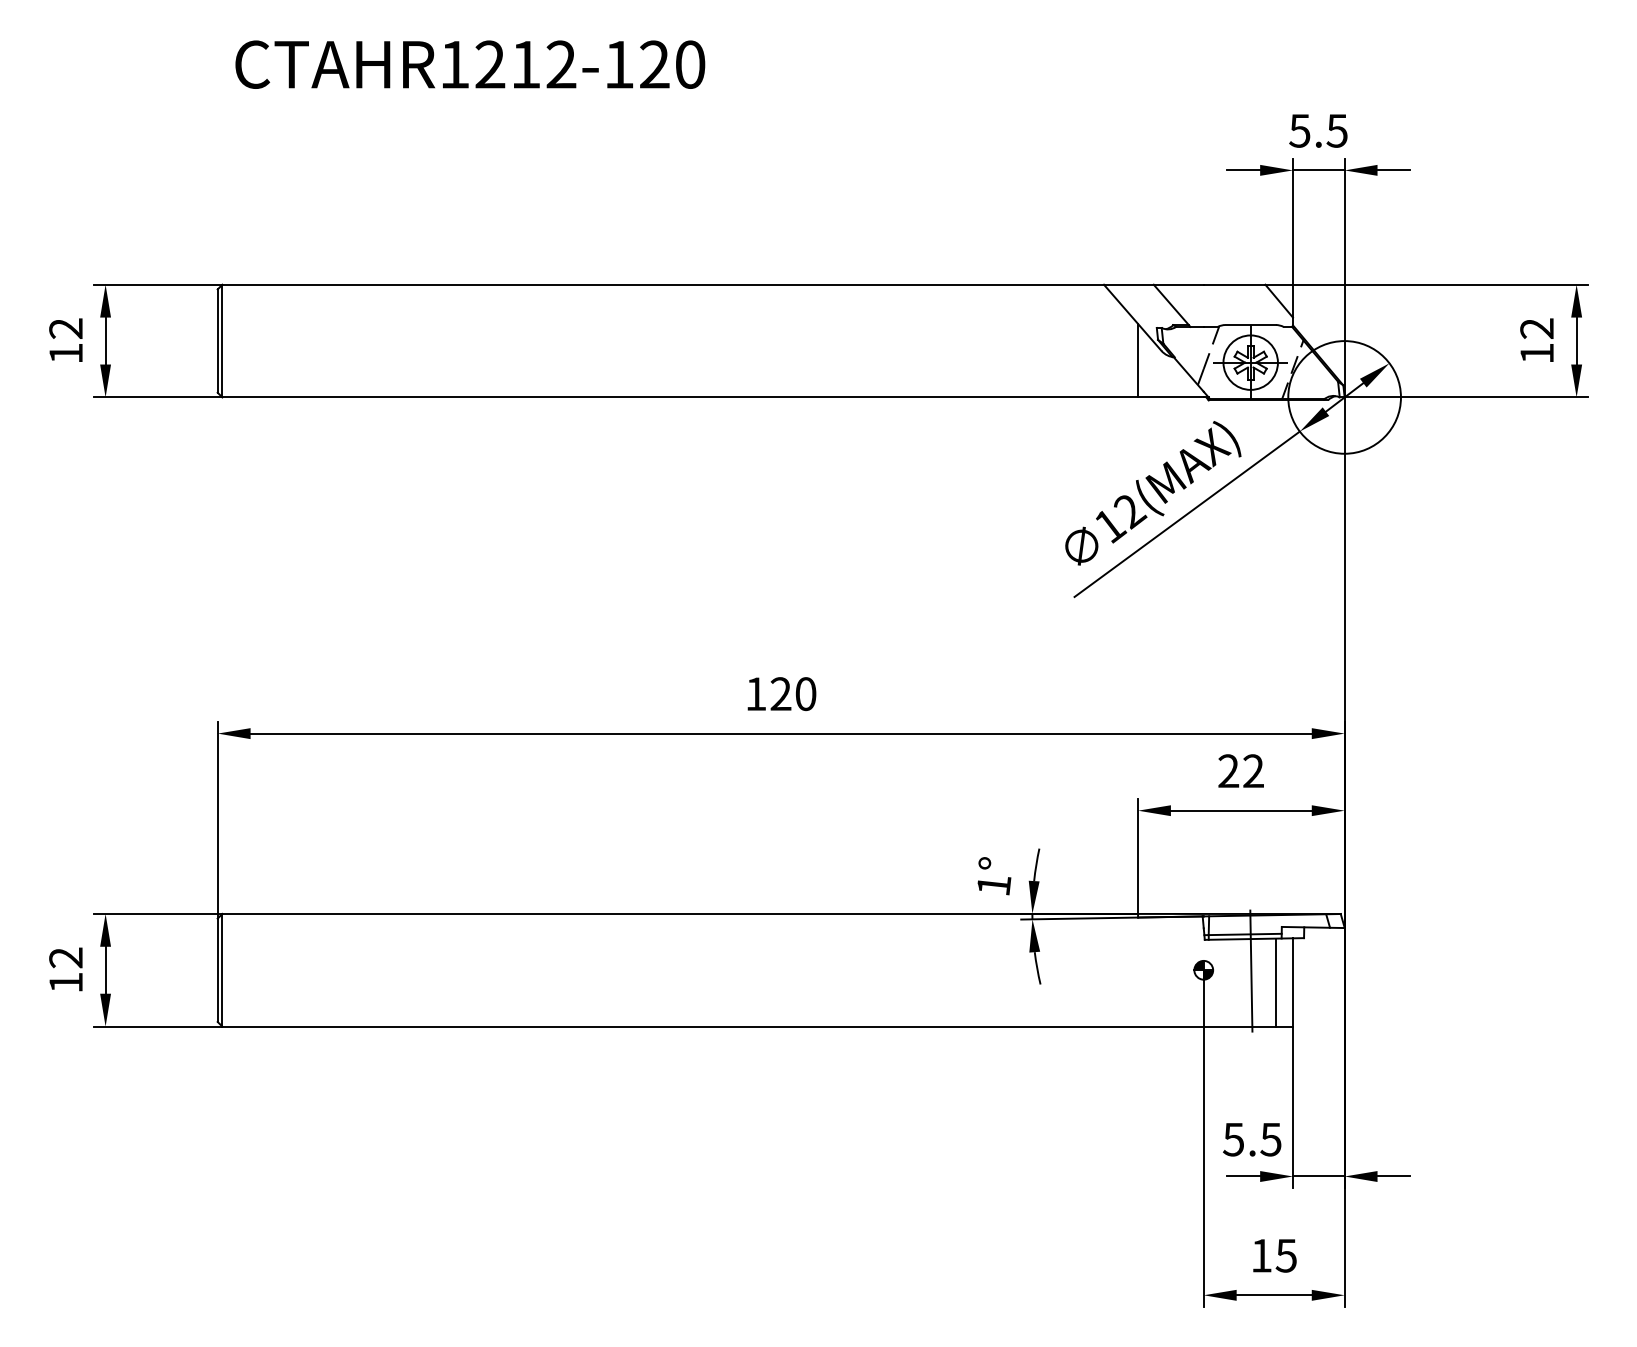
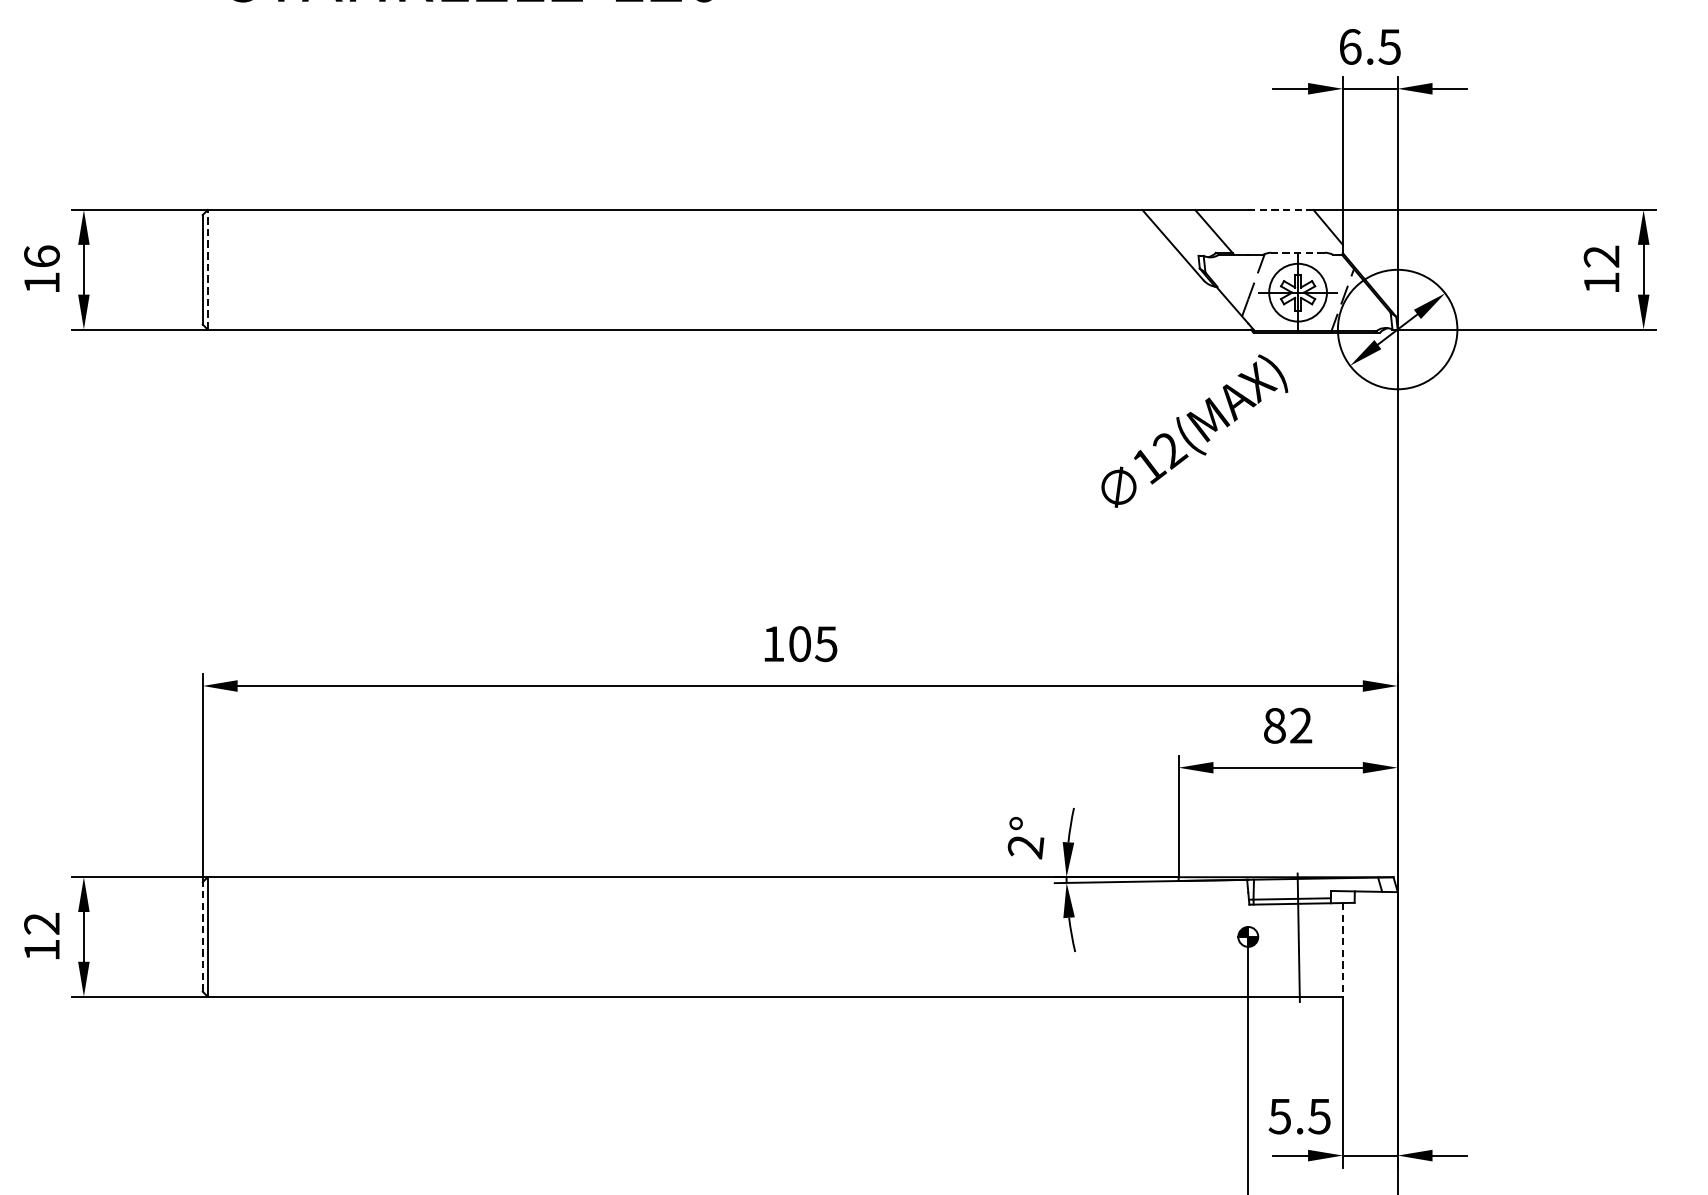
text: (1299, 130) -> (1349, 46), 5.5 -> 6.5
line: (1234, 284) -> (1280, 209), solid -> dashed
line: (1250, 325) -> (1297, 253), solid -> dashed
text: (66, 328) -> (42, 256), 12 -> 16
line: (222, 340) -> (207, 269), solid -> dashed
line: (1138, 360) -> (1179, 290), removed
line: (1186, 514) -> (1229, 453), removed
text: (793, 694) -> (813, 644), 120 -> 105
text: (1228, 771) -> (1274, 726), 22 -> 82
text: (994, 886) -> (1026, 848), 1° -> 2°
line: (217, 970) -> (202, 937), solid -> dashed
line: (1275, 982) -> (1324, 949), removed
line: (1292, 982) -> (1342, 949), solid -> dashed

